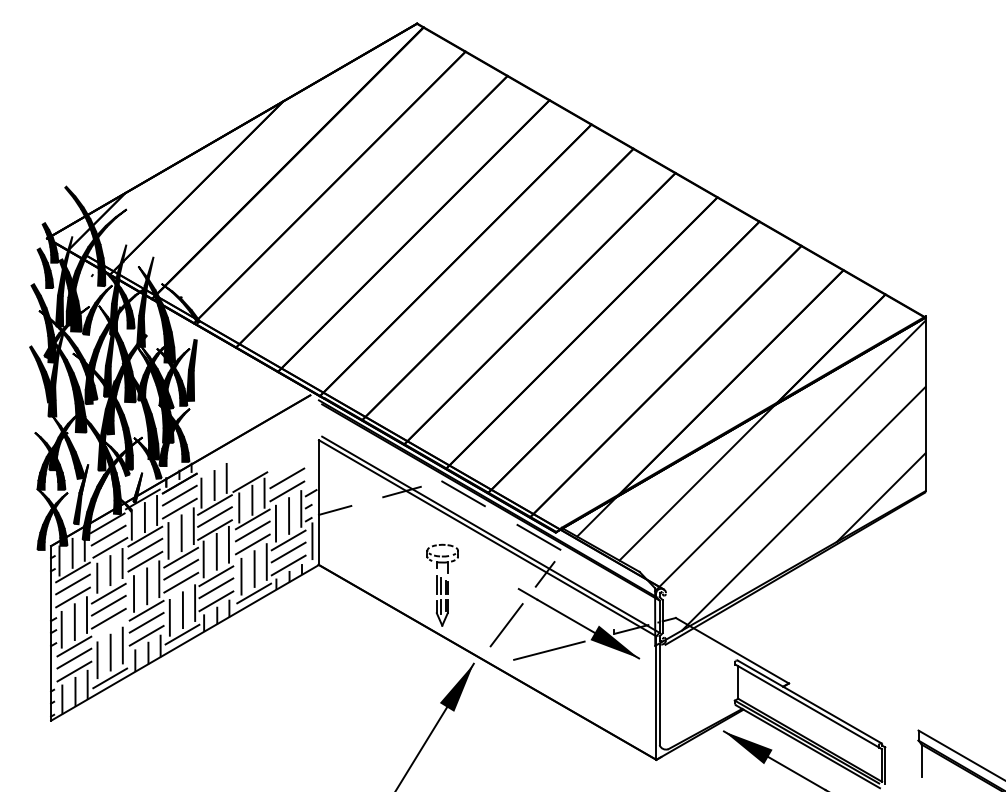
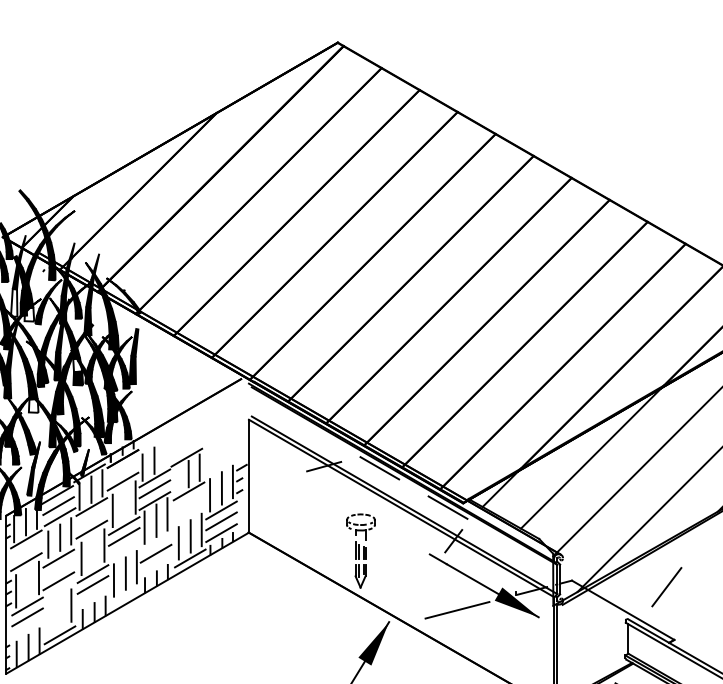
fill: (59, 310) -> (14, 302), removed
fill: (76, 323) -> (29, 314), removed
fill: (129, 379) -> (77, 364), removed
fill: (80, 424) -> (33, 405), removed
line: (226, 477) -> (165, 453), removed
line: (287, 478) -> (220, 454), removed
line: (287, 491) -> (220, 466), removed
line: (179, 495) -> (122, 469), removed
line: (239, 507) -> (177, 480), removed
line: (334, 510) -> (263, 483), removed
line: (252, 531) -> (188, 502), removed
line: (181, 533) -> (124, 504), removed
line: (312, 541) -> (243, 511), removed
line: (252, 544) -> (188, 514), removed
line: (145, 548) -> (91, 517), removed
line: (216, 576) -> (156, 543), removed
line: (181, 582) -> (124, 548), removed
line: (72, 584) -> (25, 550), removed
line: (147, 586) -> (93, 552), removed
line: (216, 601) -> (156, 565), removed
line: (108, 605) -> (58, 569), removed
line: (74, 622) -> (27, 584), removed
line: (506, 625) -> (666, 587), moved
line: (182, 634) -> (125, 595), removed
line: (146, 635) -> (92, 596), removed
line: (110, 652) -> (60, 611), removed
line: (97, 660) -> (48, 619), removed
line: (74, 671) -> (27, 629), removed

